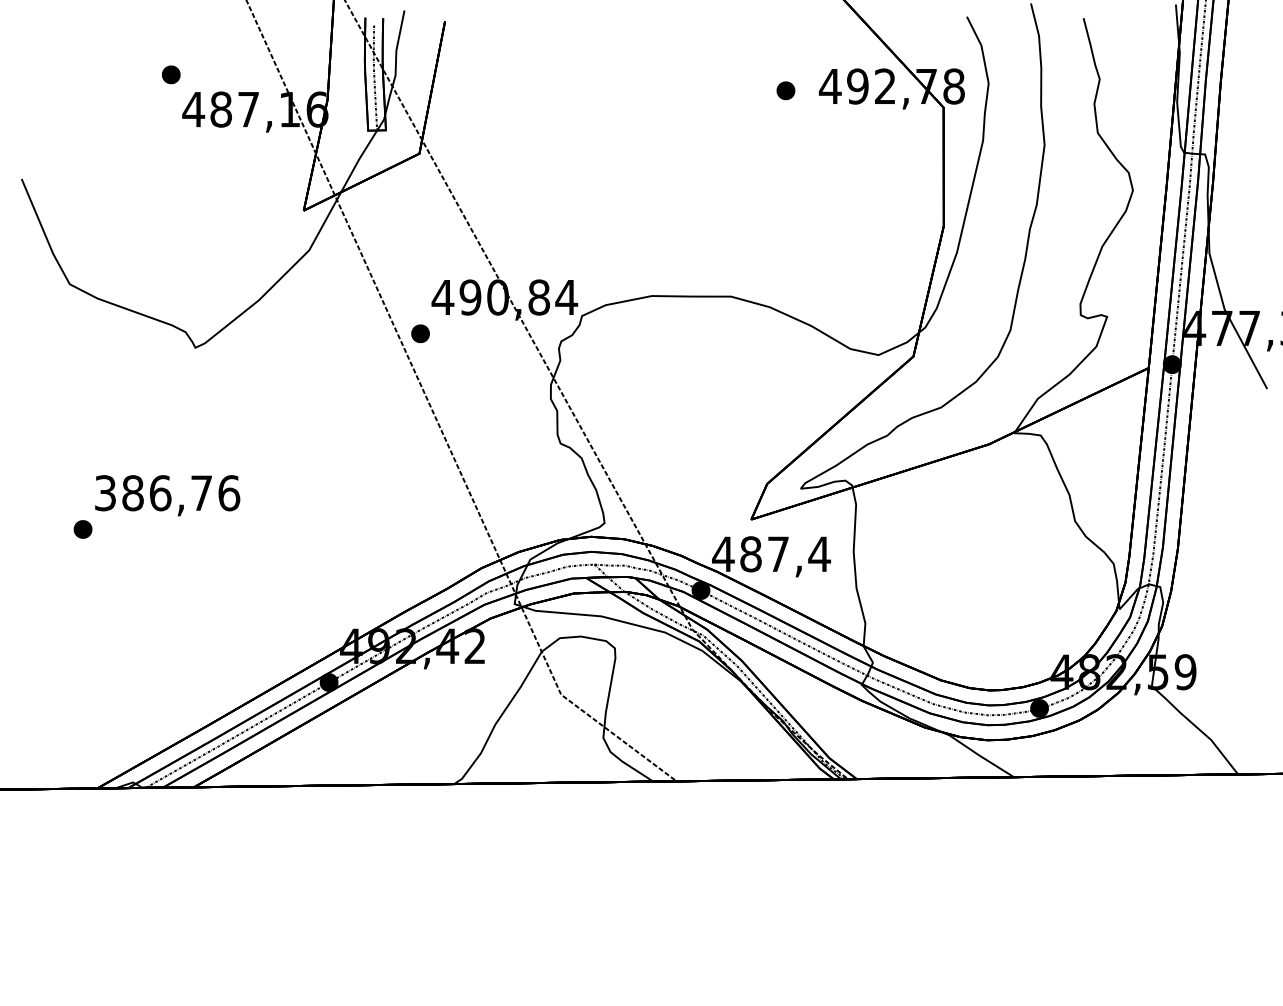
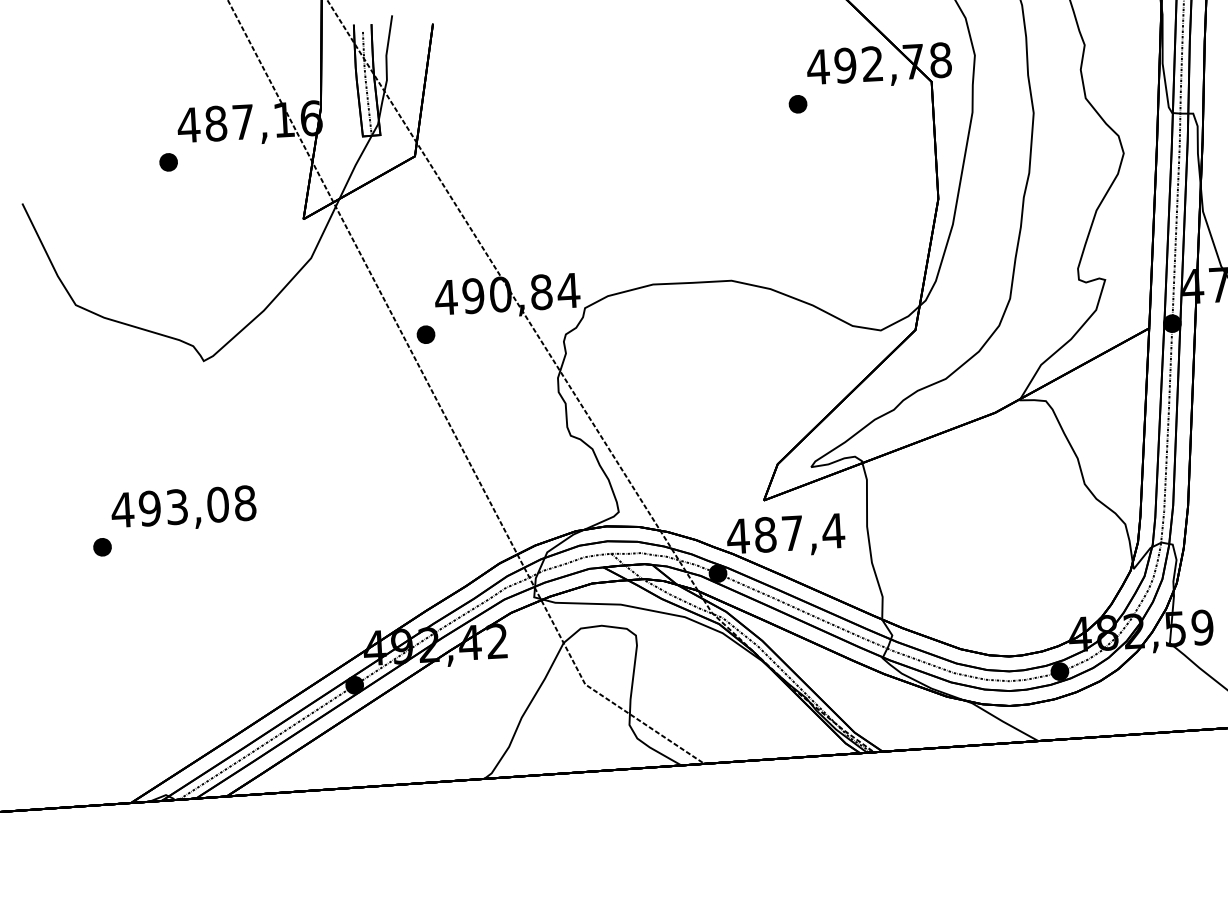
part: (171, 74) -> (168, 162), moved
part: (785, 90) -> (797, 104), moved
text: (167, 493) -> (184, 506), 386,76 -> 493,08

